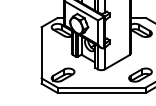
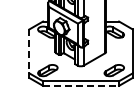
line: (41, 52) -> (29, 51), solid -> dashed
line: (102, 92) -> (81, 85), solid -> dashed

